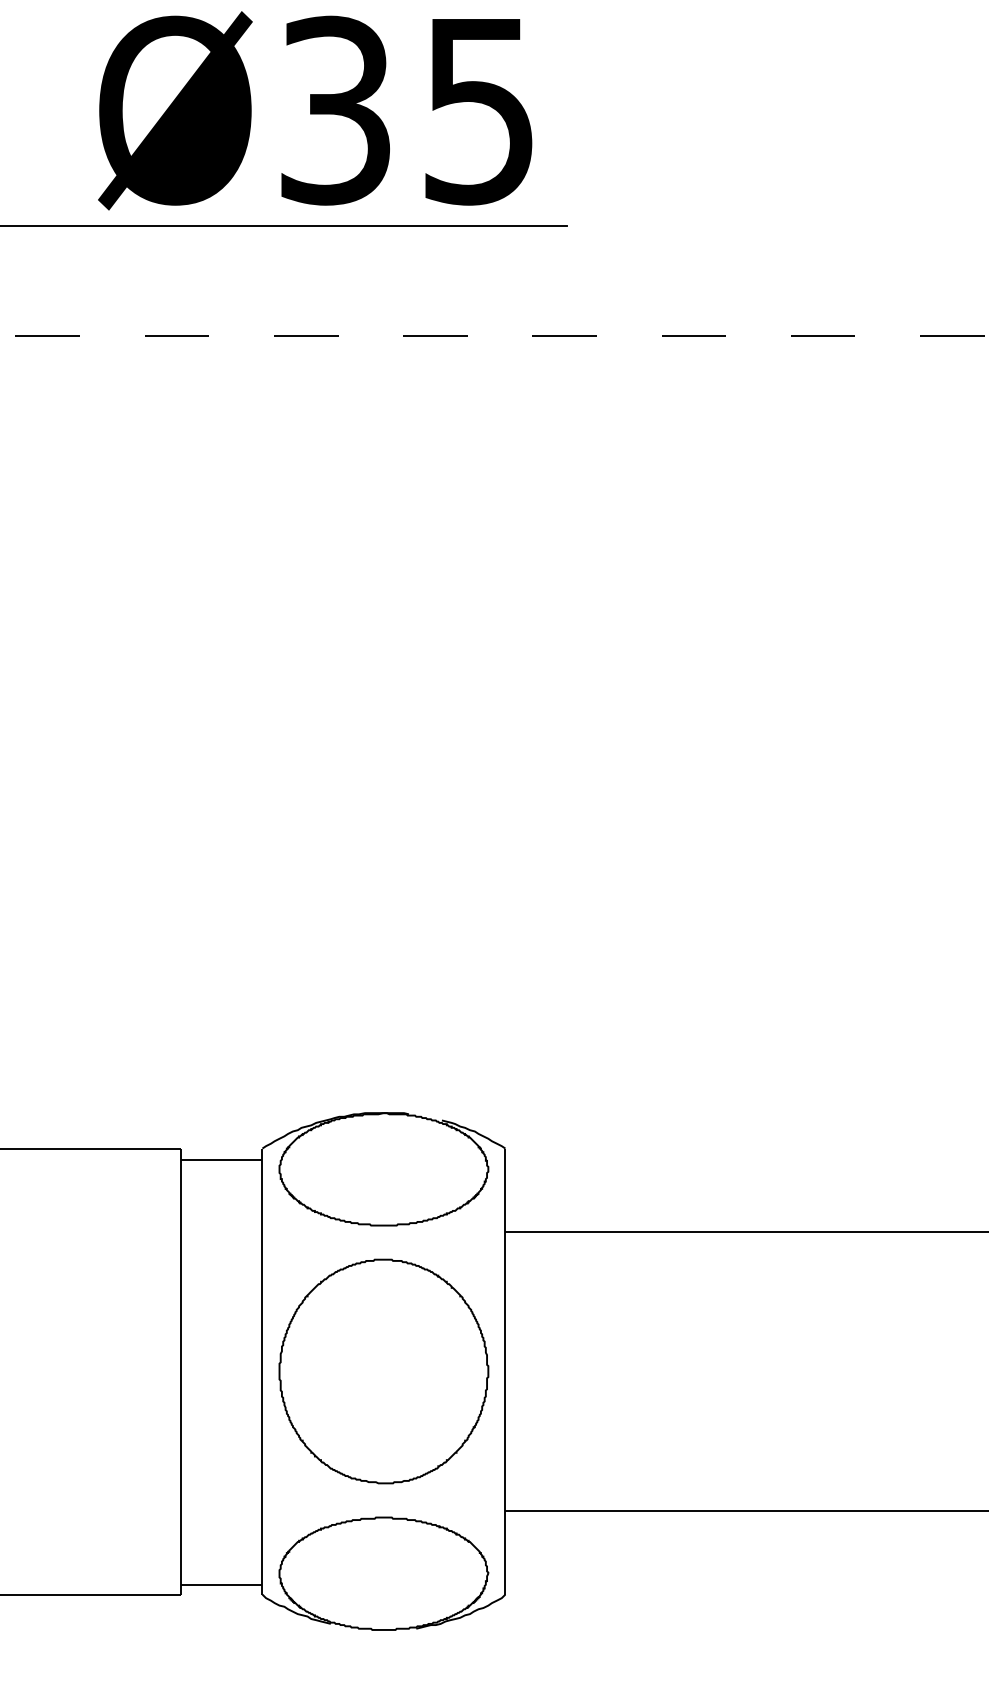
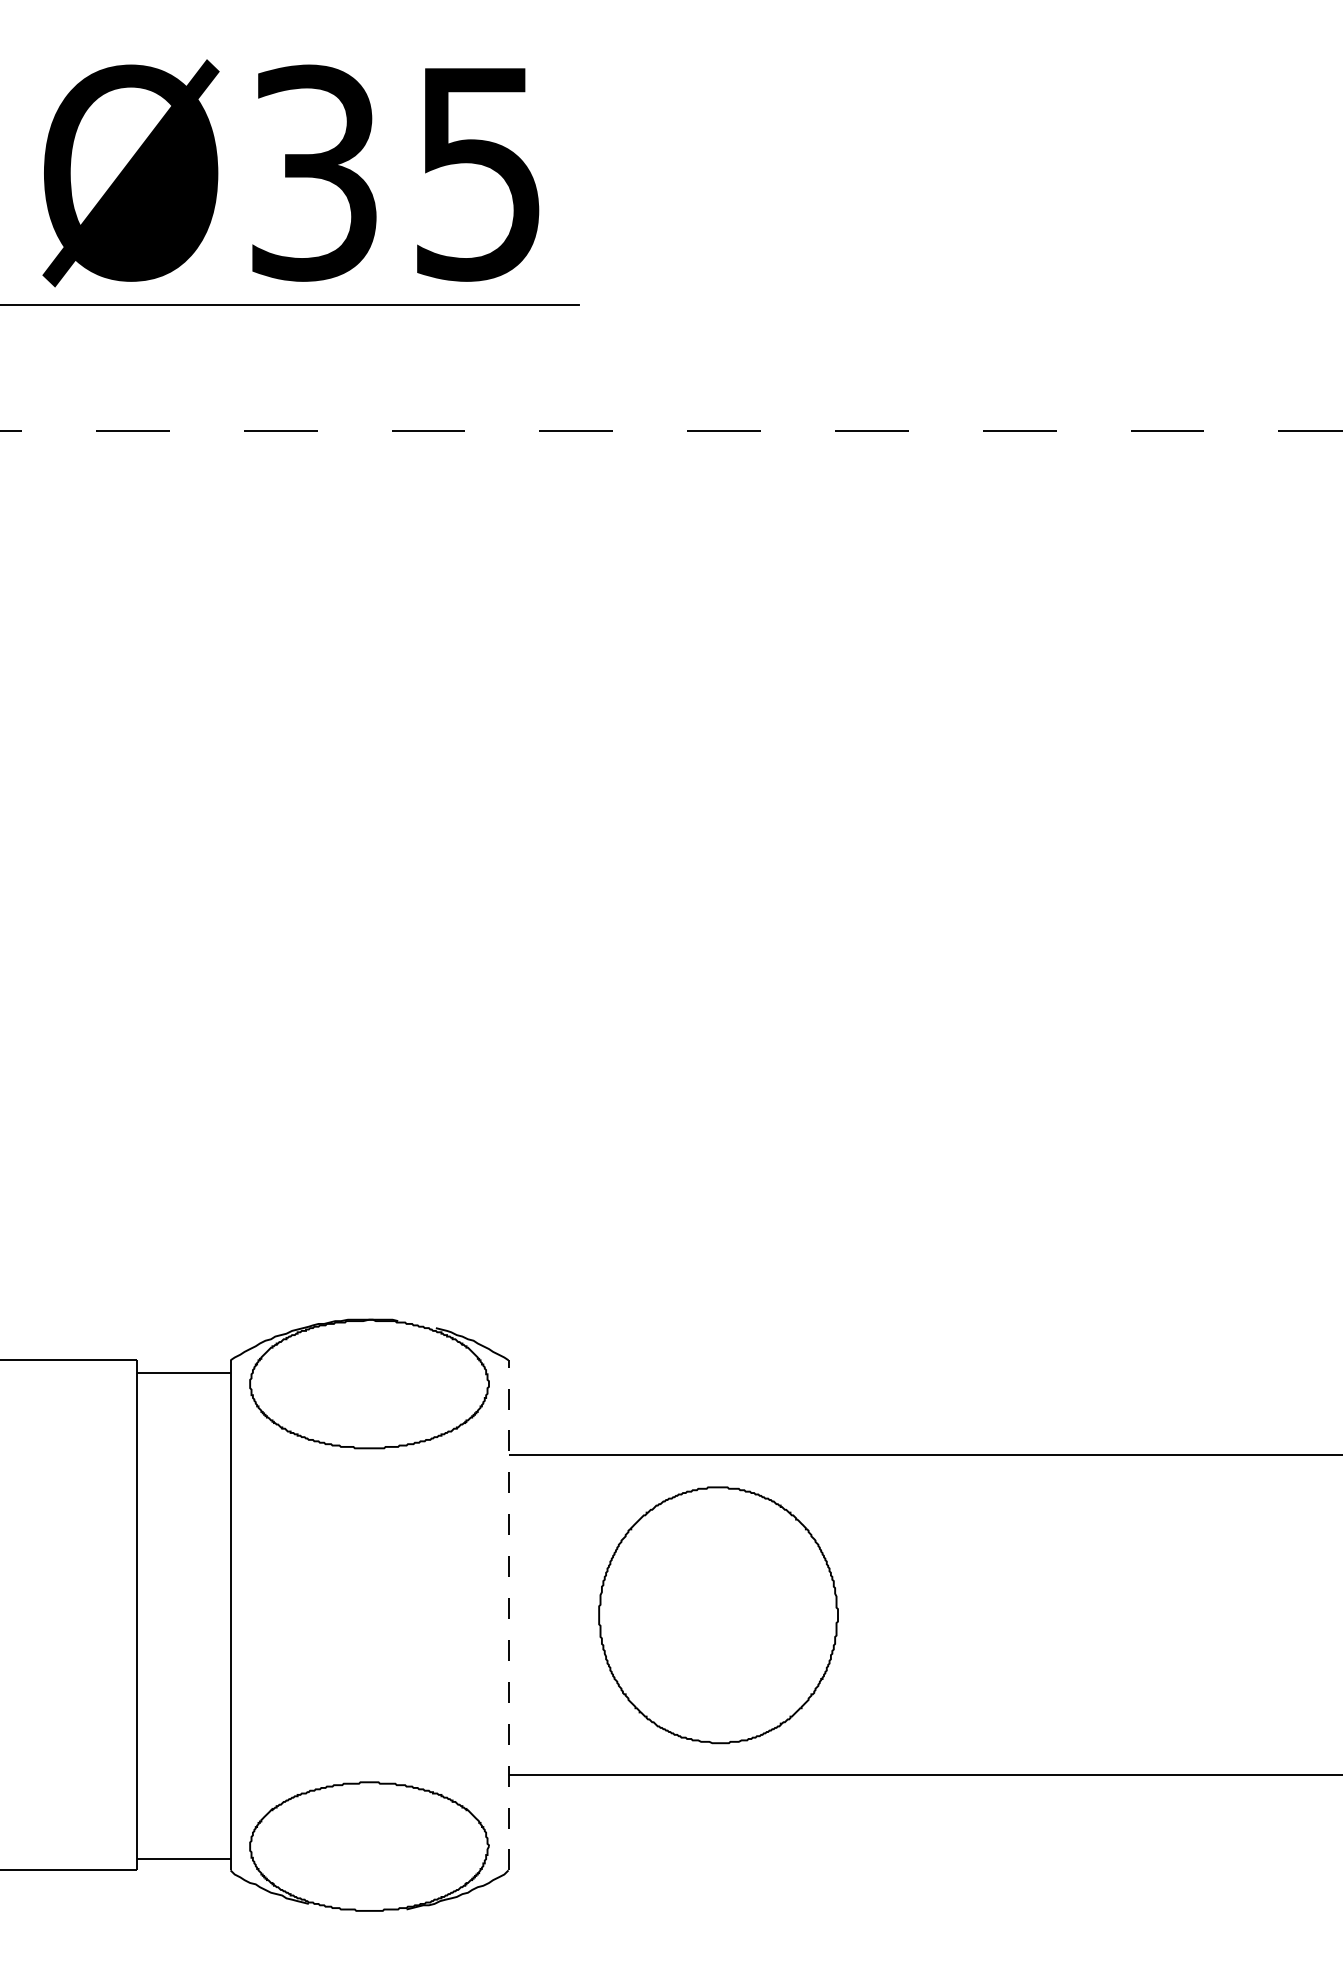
line: (505, 1370) -> (508, 1614), solid -> dashed
part: (383, 1371) -> (718, 1615), moved

